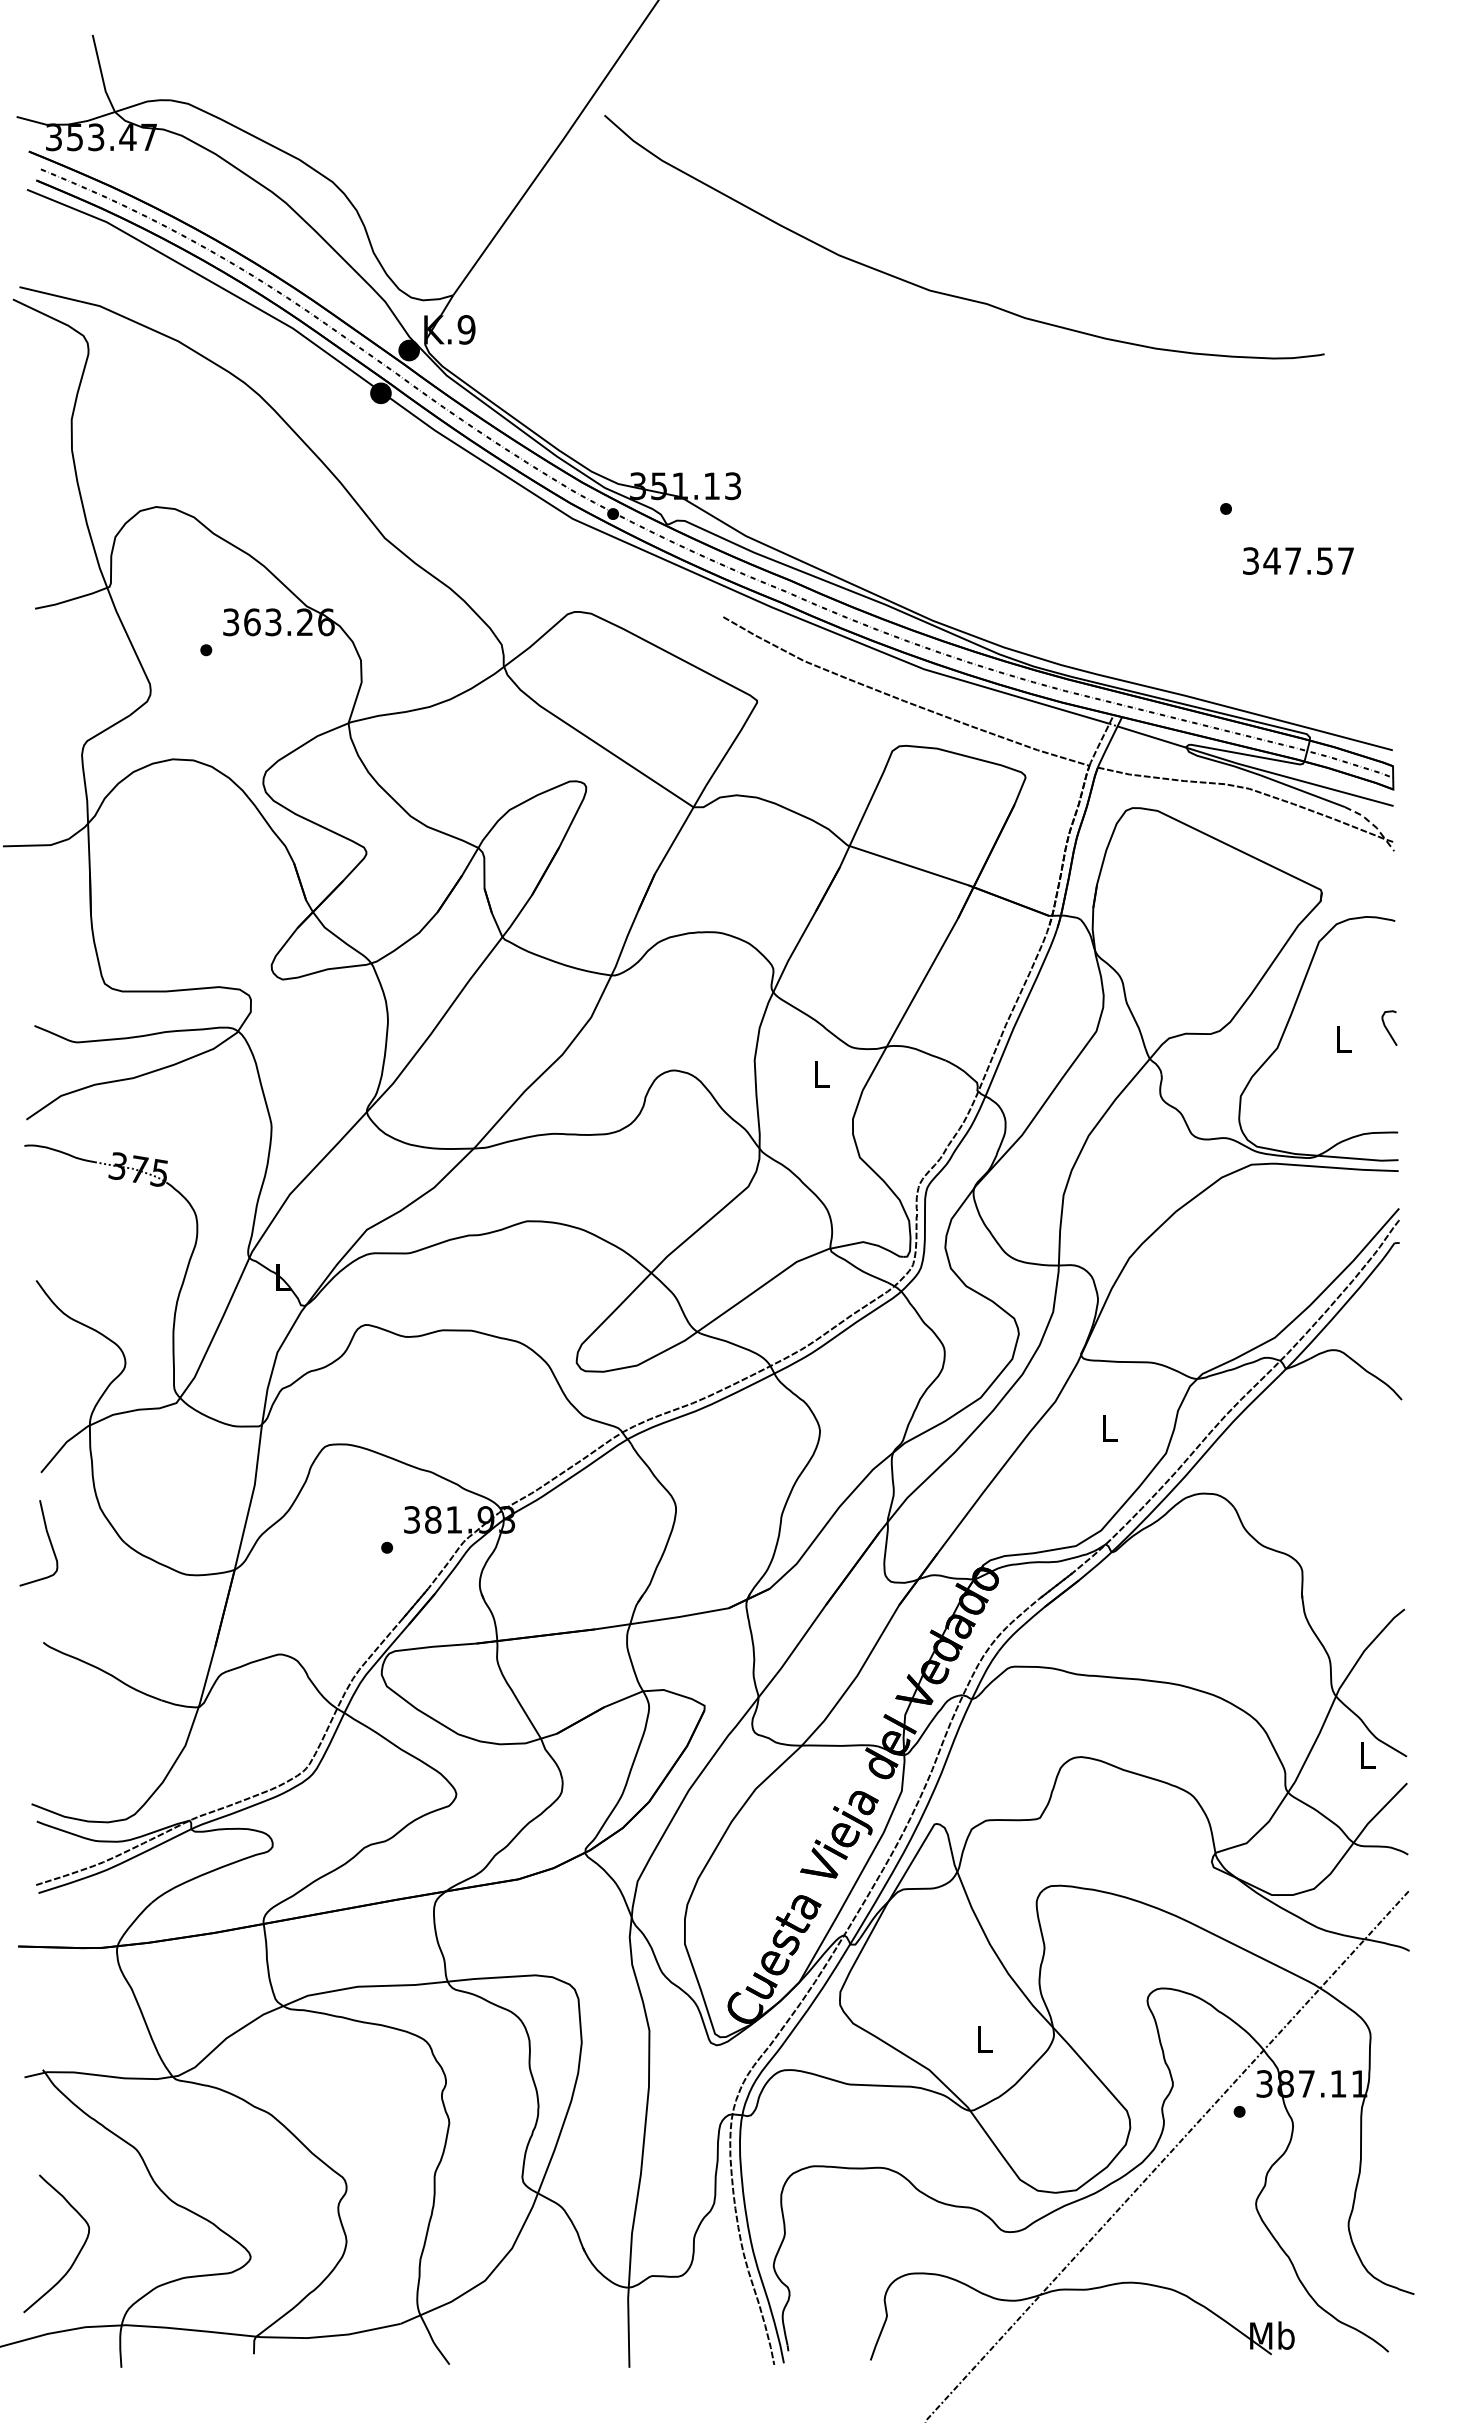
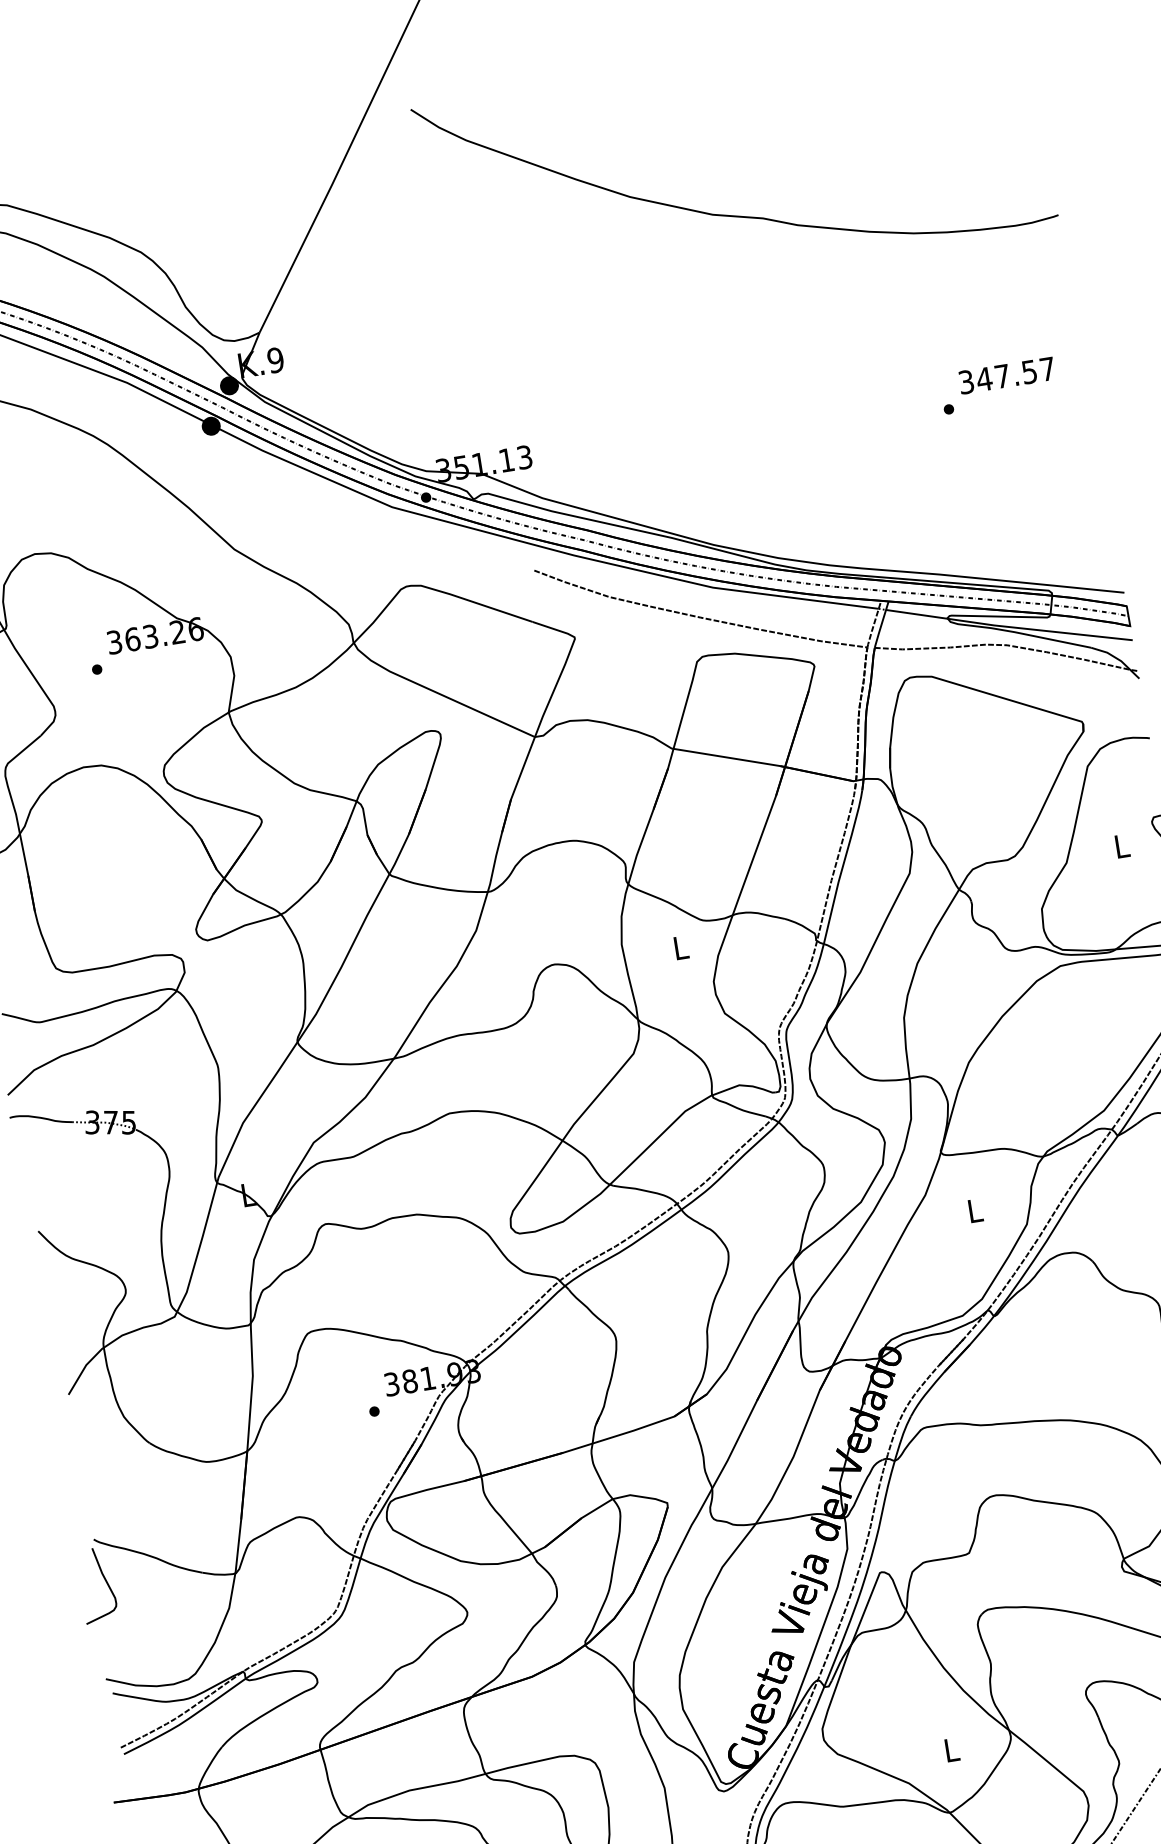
curve: (951, 294) -> (731, 215), moved
text: (1298, 560) -> (1006, 375), moved
line: (1373, 825) -> (1118, 659), dashed -> solid
curve: (48, 1539) -> (104, 1580), moved

